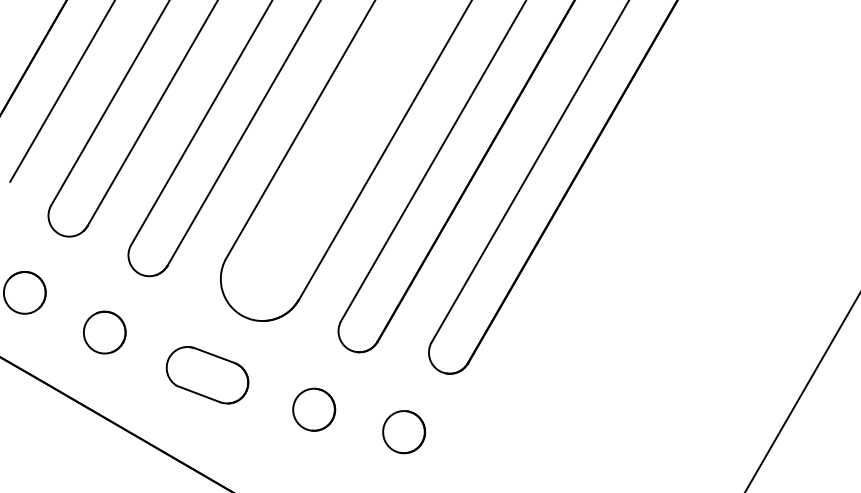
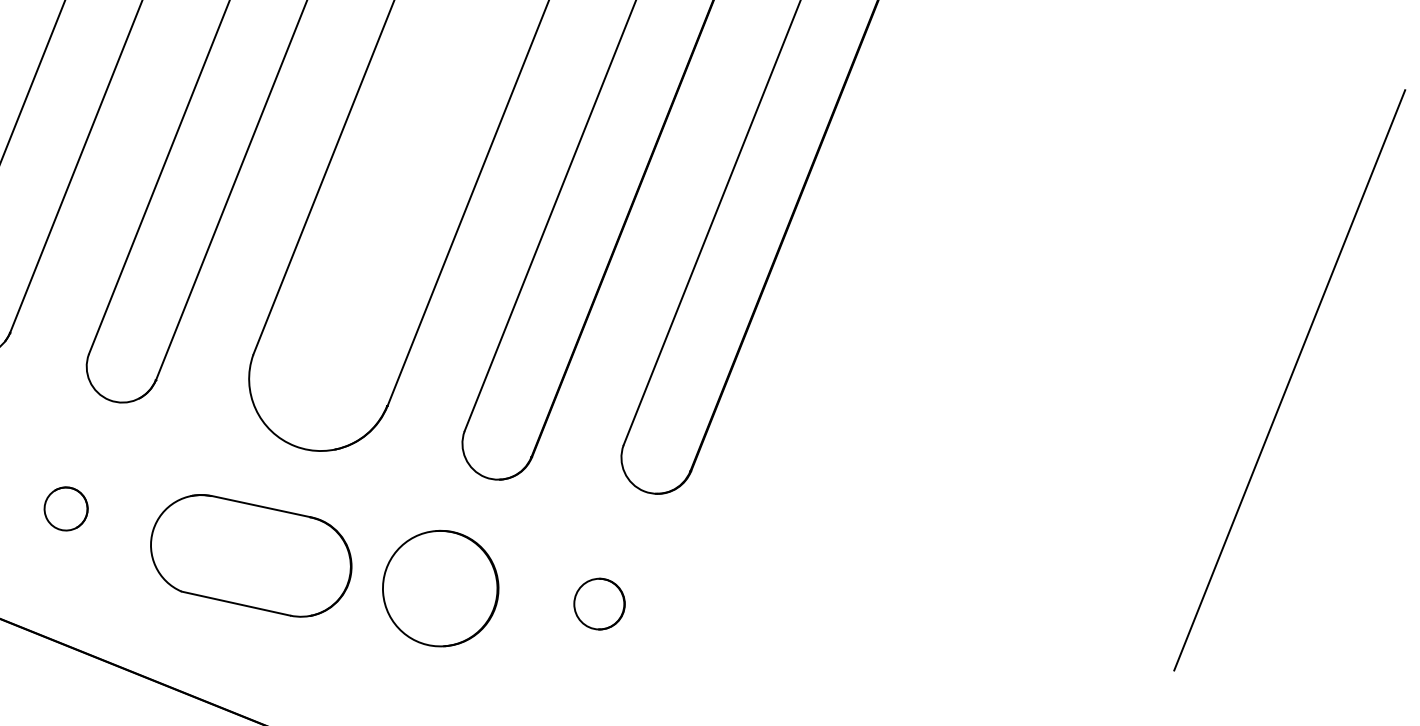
part: (104, 332) -> (65, 508), size x0.6
part: (207, 375) -> (251, 556), size x1.4
part: (314, 409) -> (441, 587), size x1.6
part: (404, 432) -> (600, 604), size x0.7

